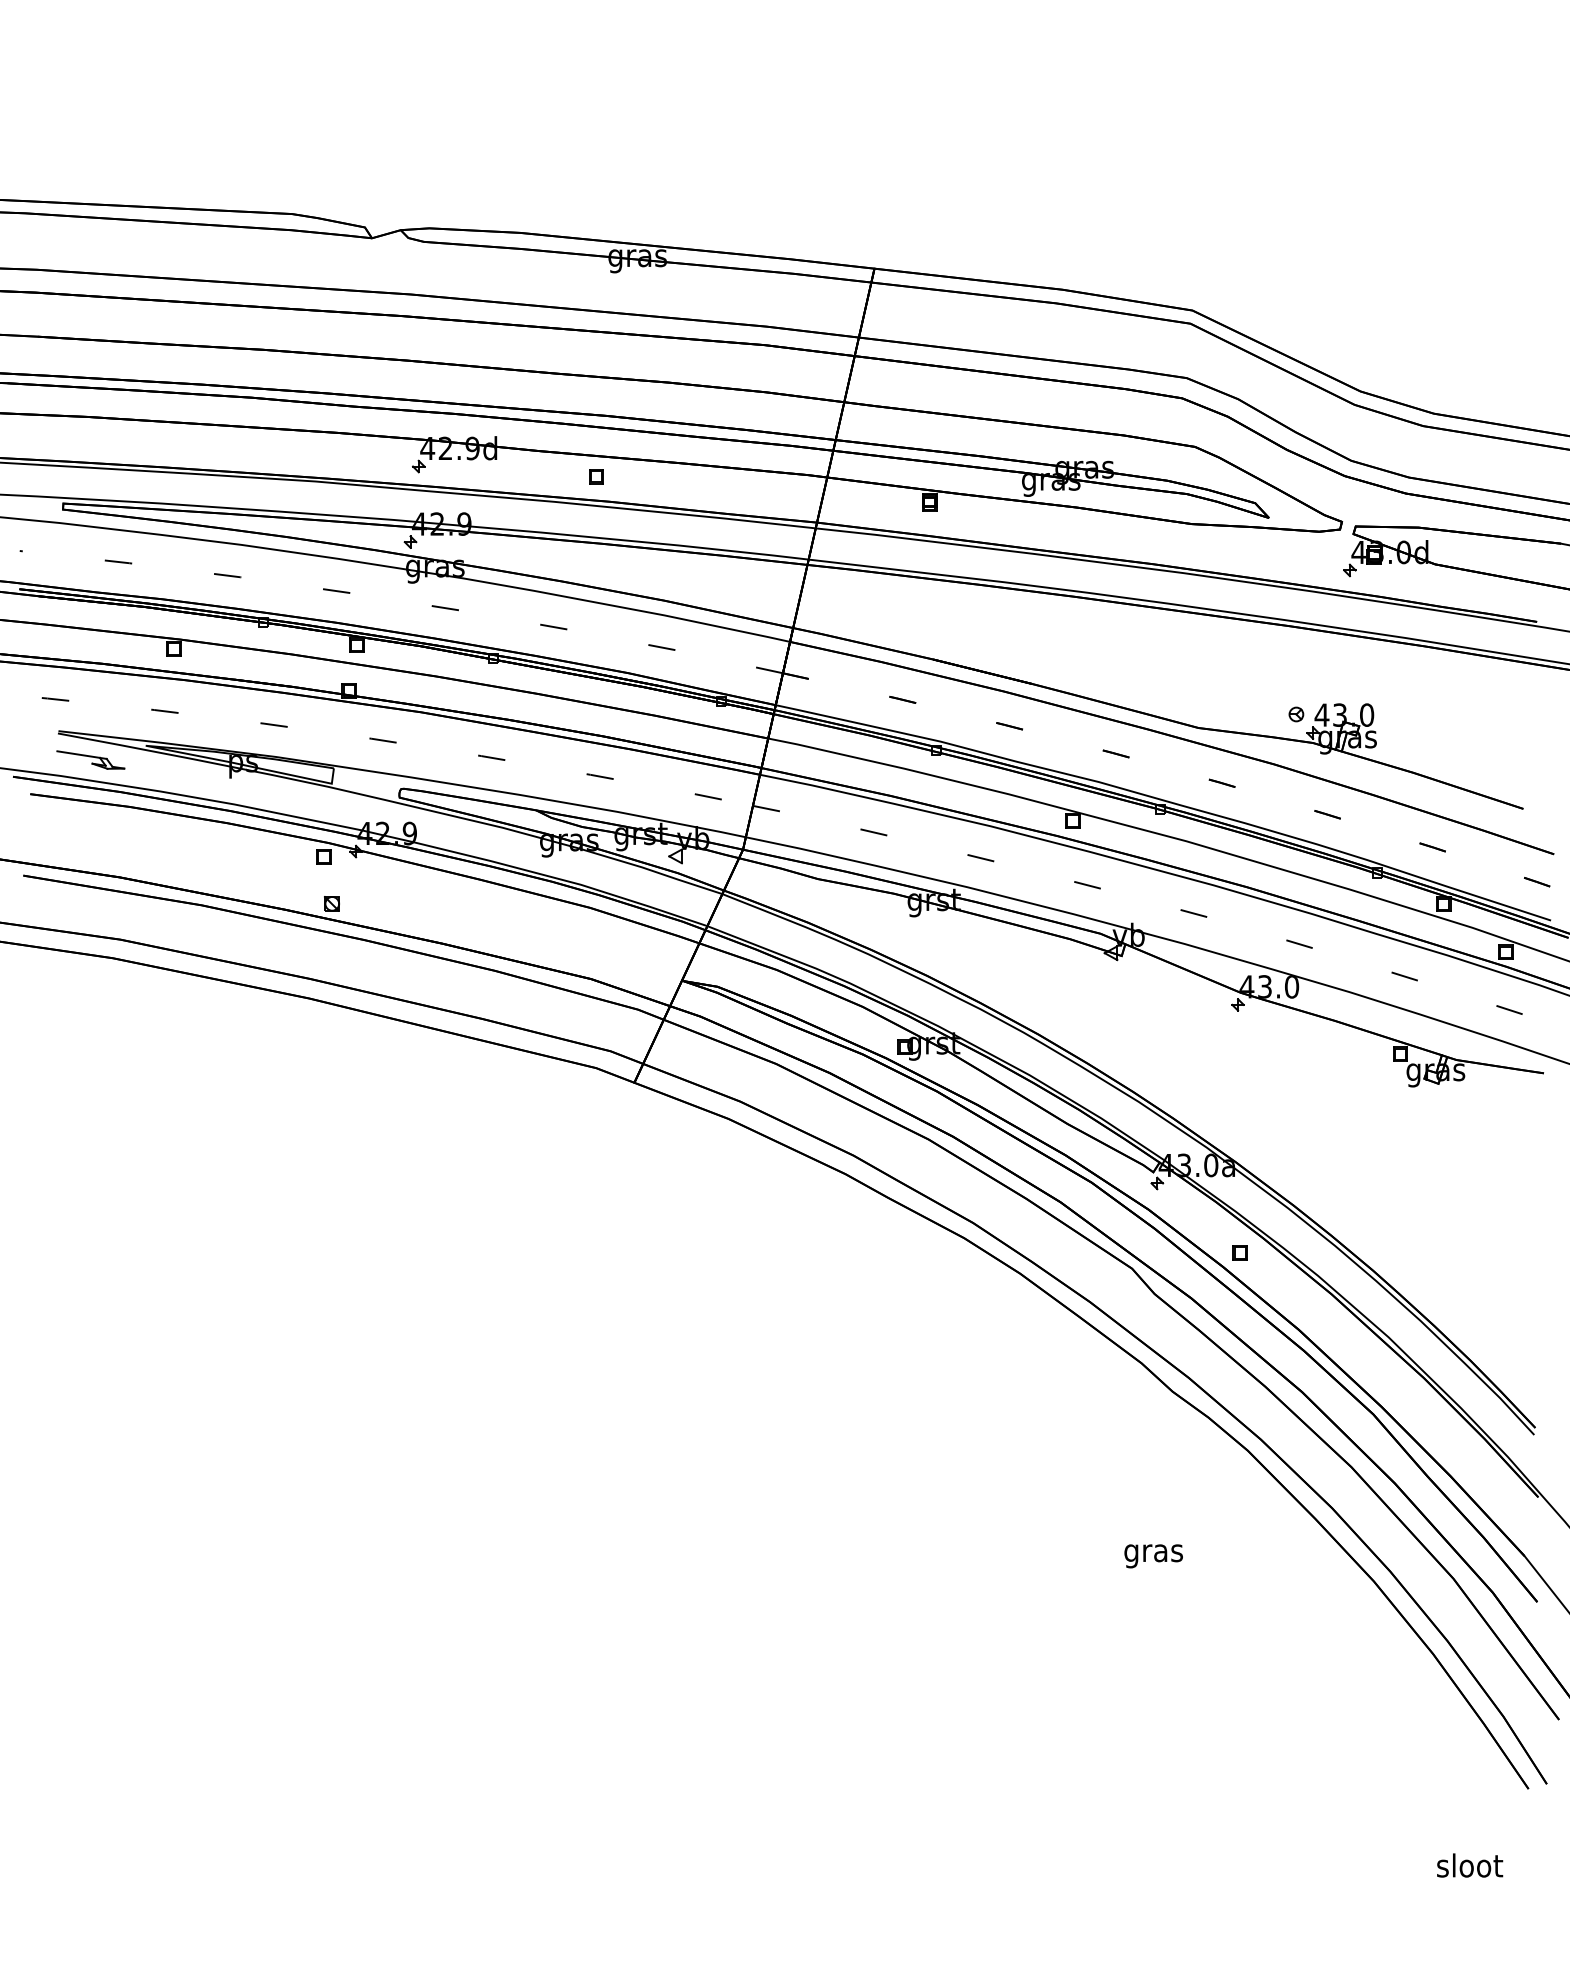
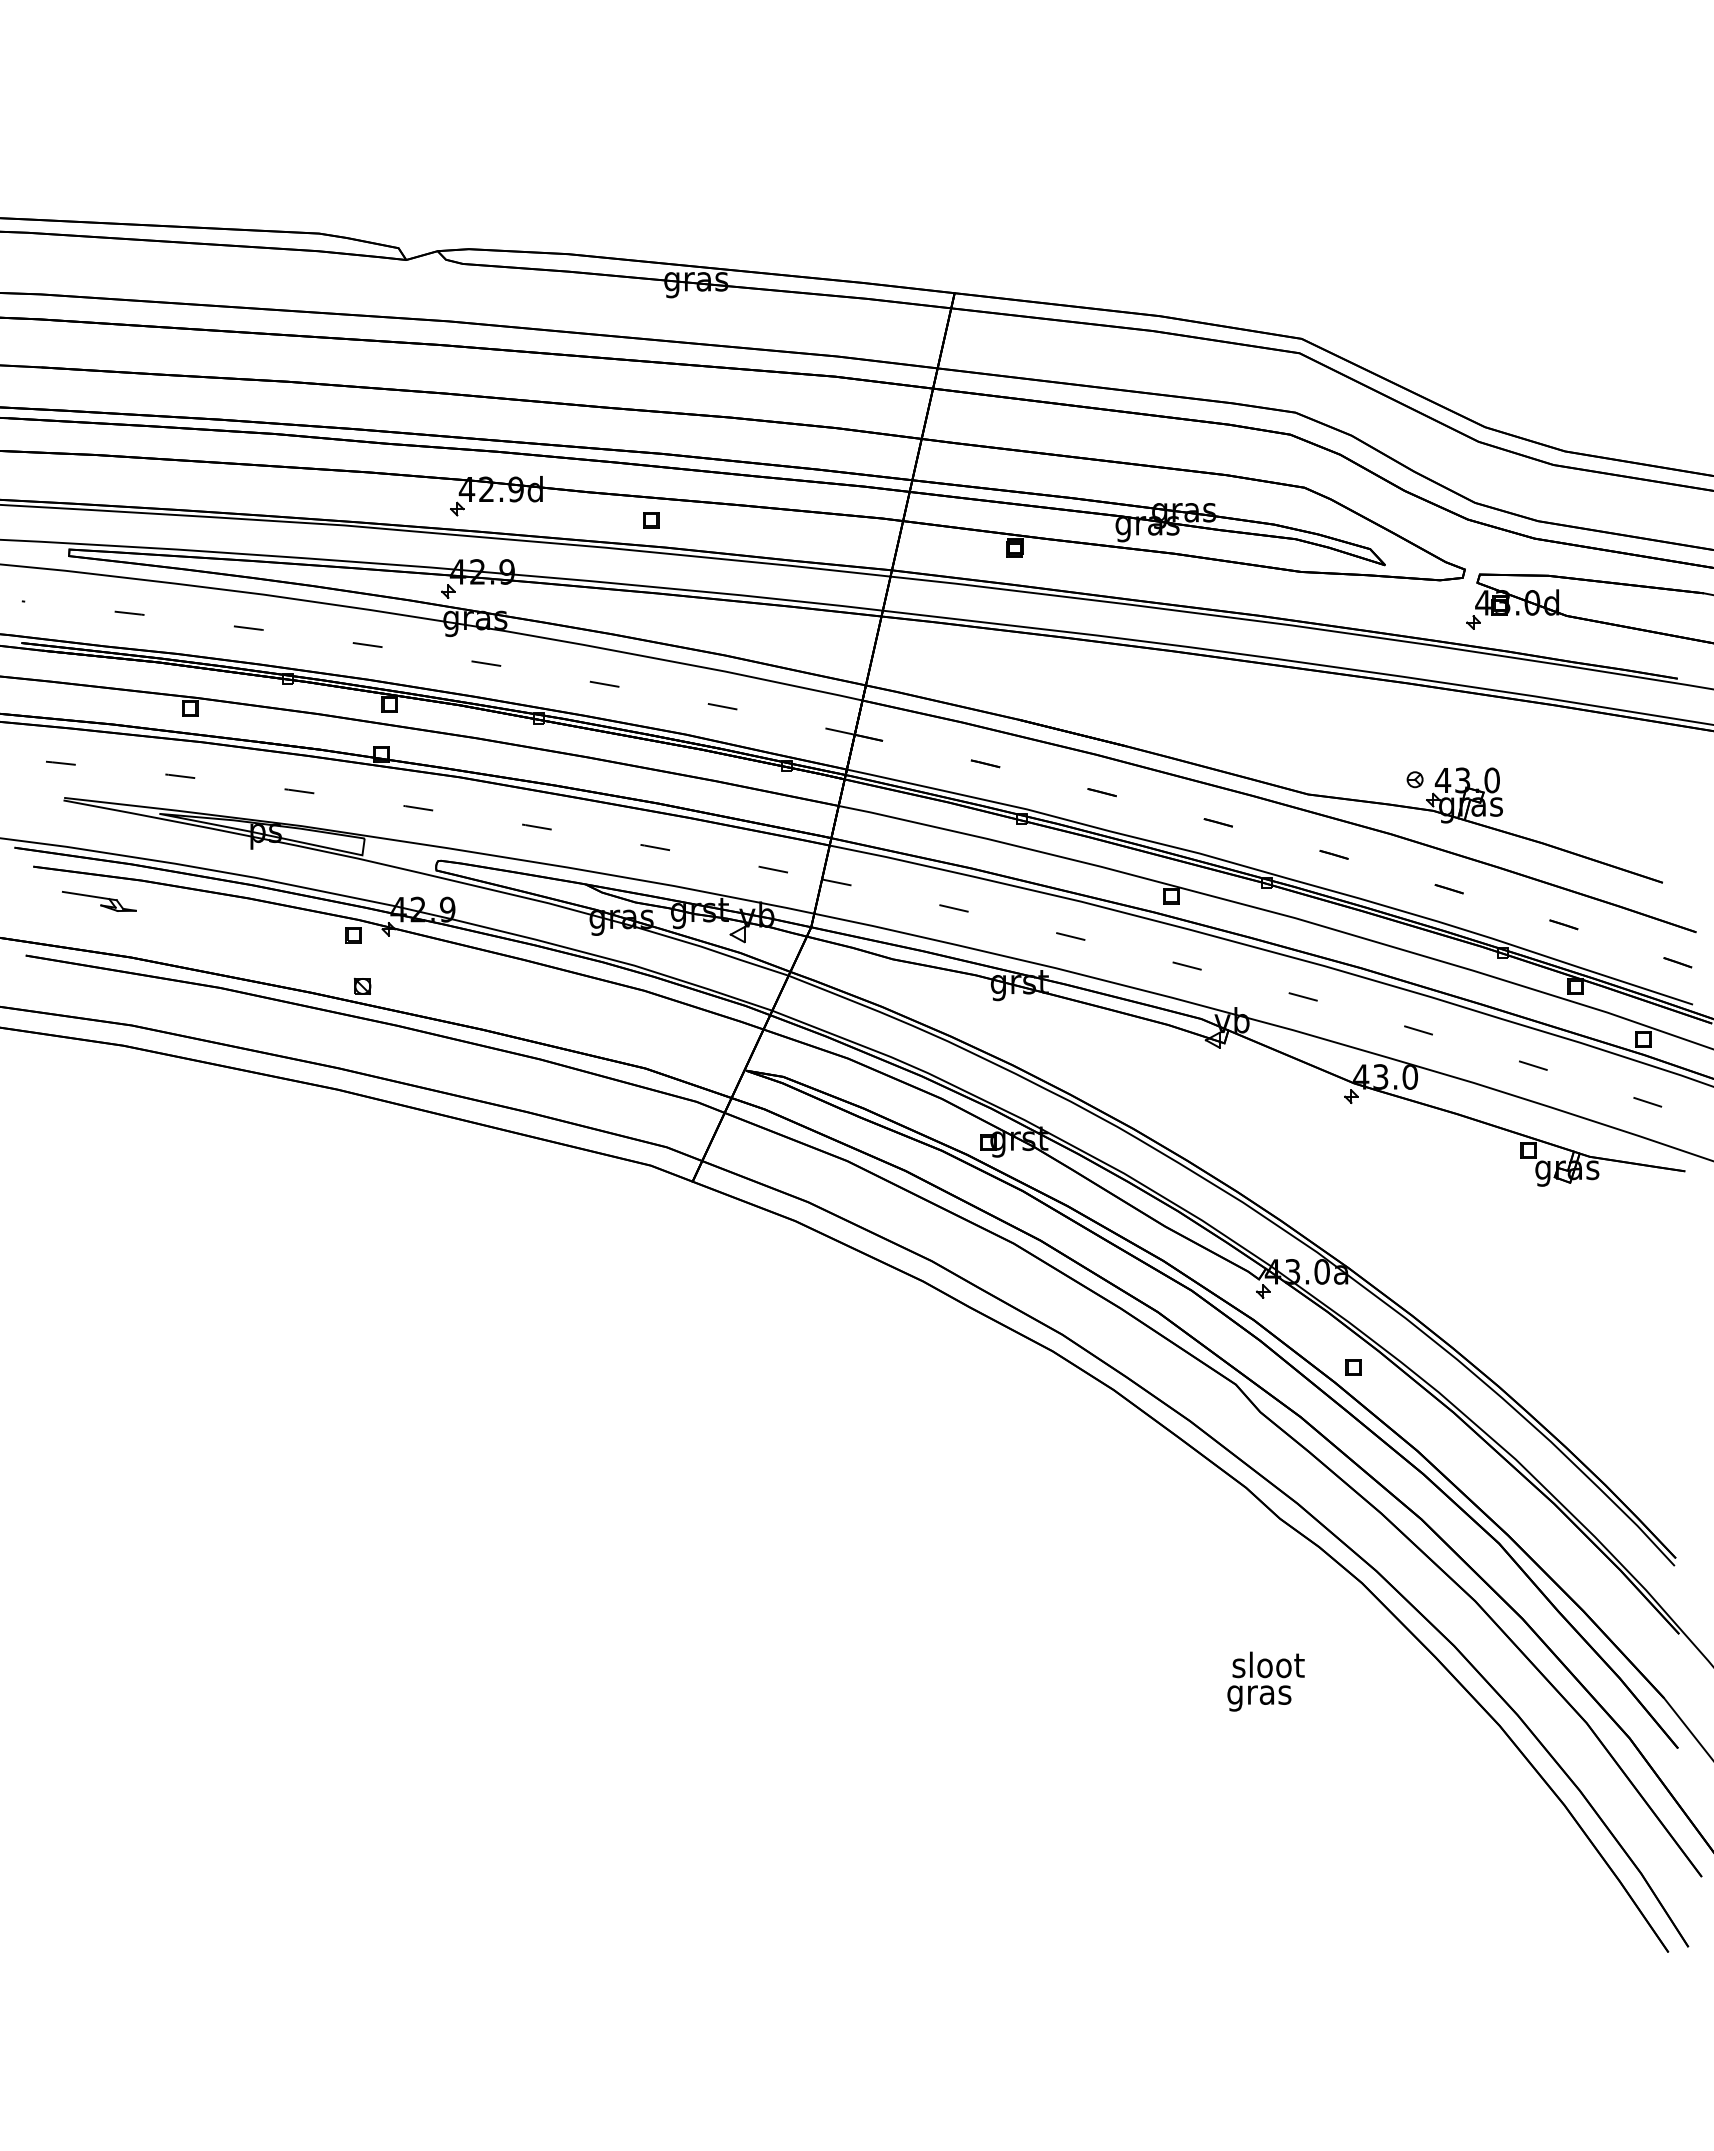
part: (90, 760) -> (99, 901), moved
text: (1469, 1865) -> (1268, 1664), moved

